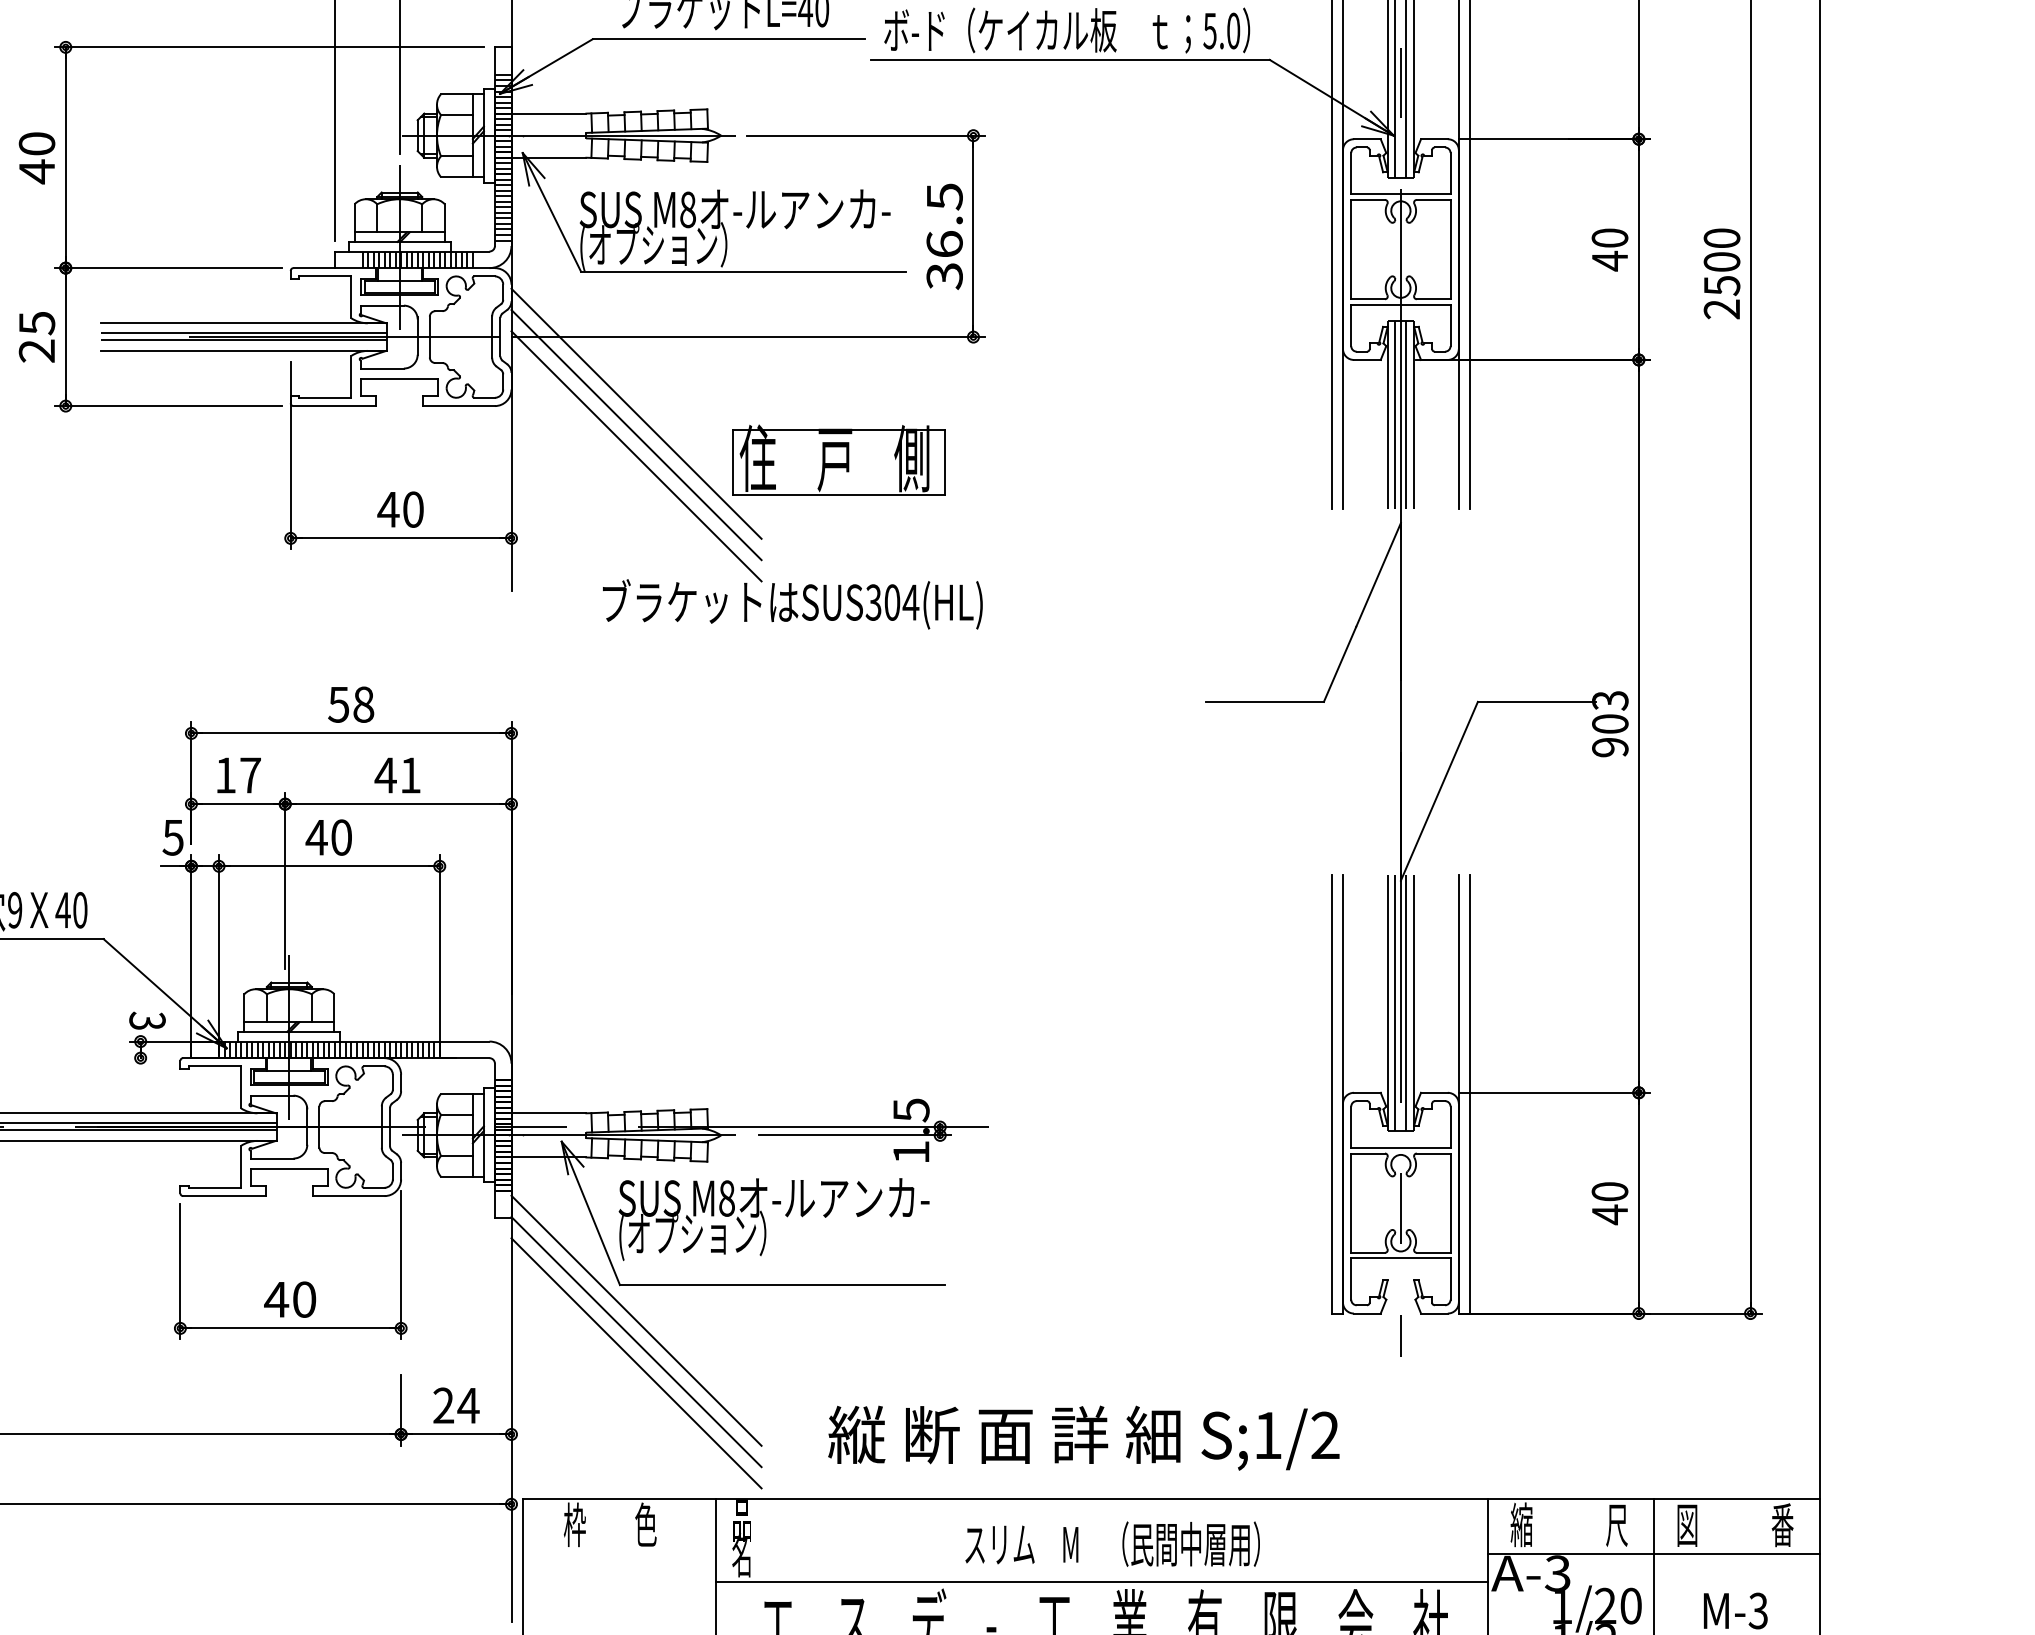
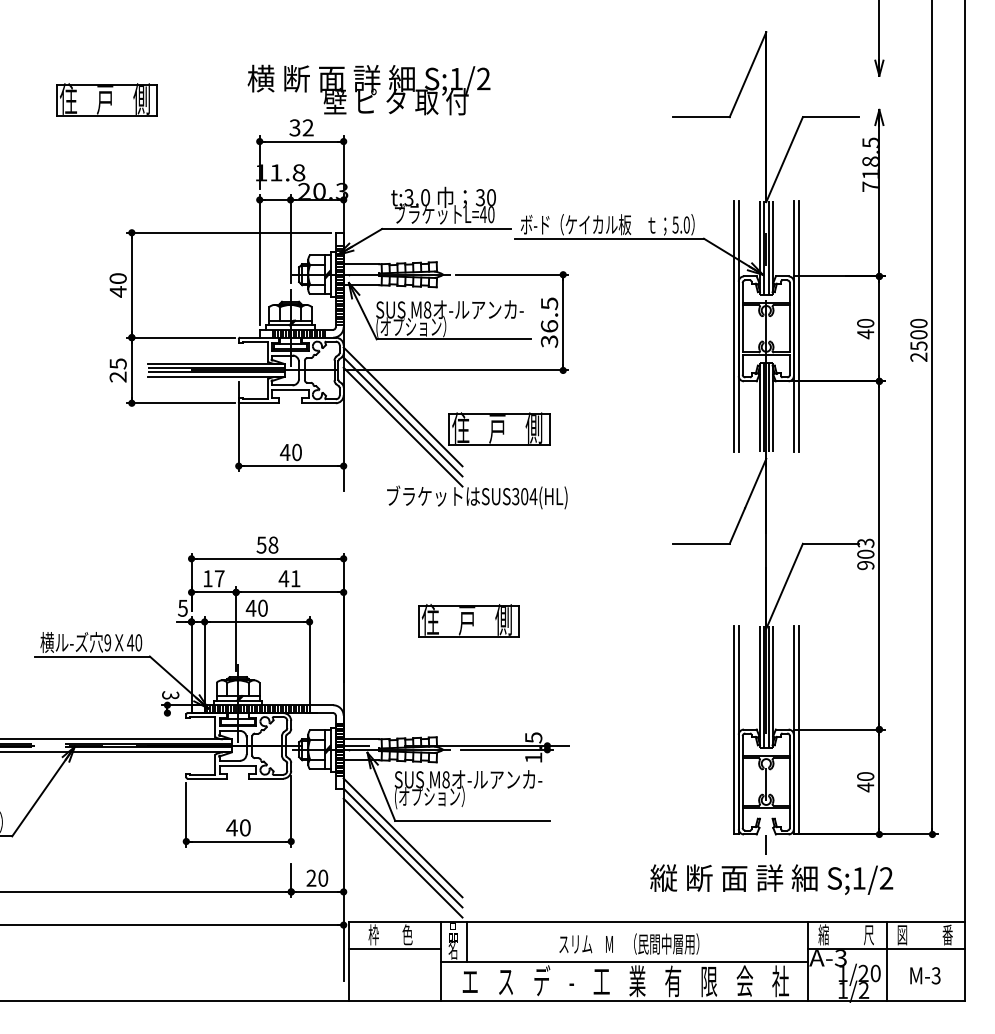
part: (774, 863) -> (468, 620), added
text: (466, 1404) -> (322, 877), 24 -> 20
text: (1083, 1437) -> (771, 879), moved
line: (769, 1538) -> (466, 941), added
line: (618, 1553) -> (394, 948), added

